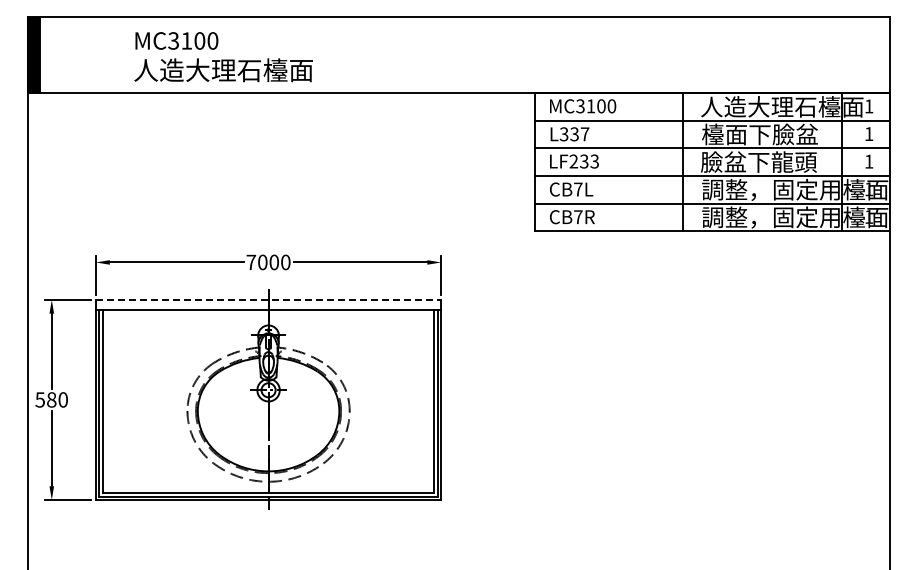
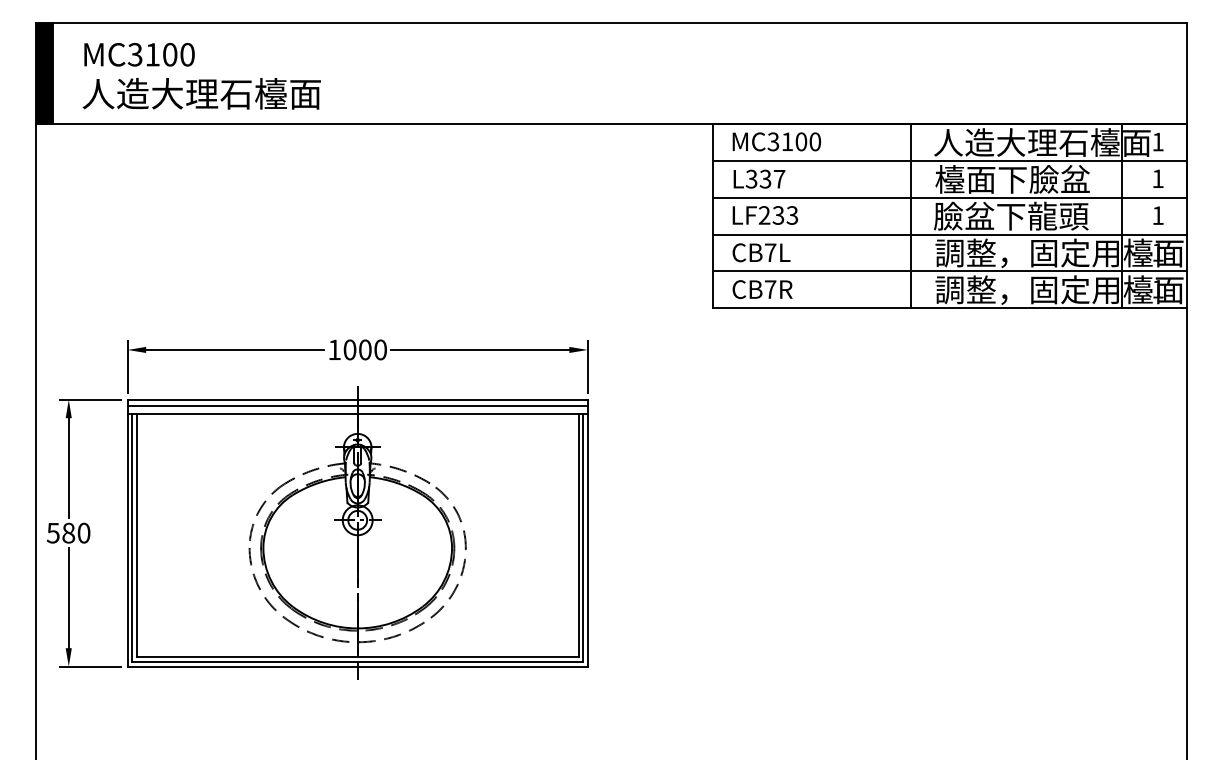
text: (223, 57) -> (201, 76), moved
text: (251, 261) -> (334, 348), 7000 -> 1000
line: (268, 299) -> (357, 399), dashed -> solid
line: (268, 304) -> (357, 405), added

